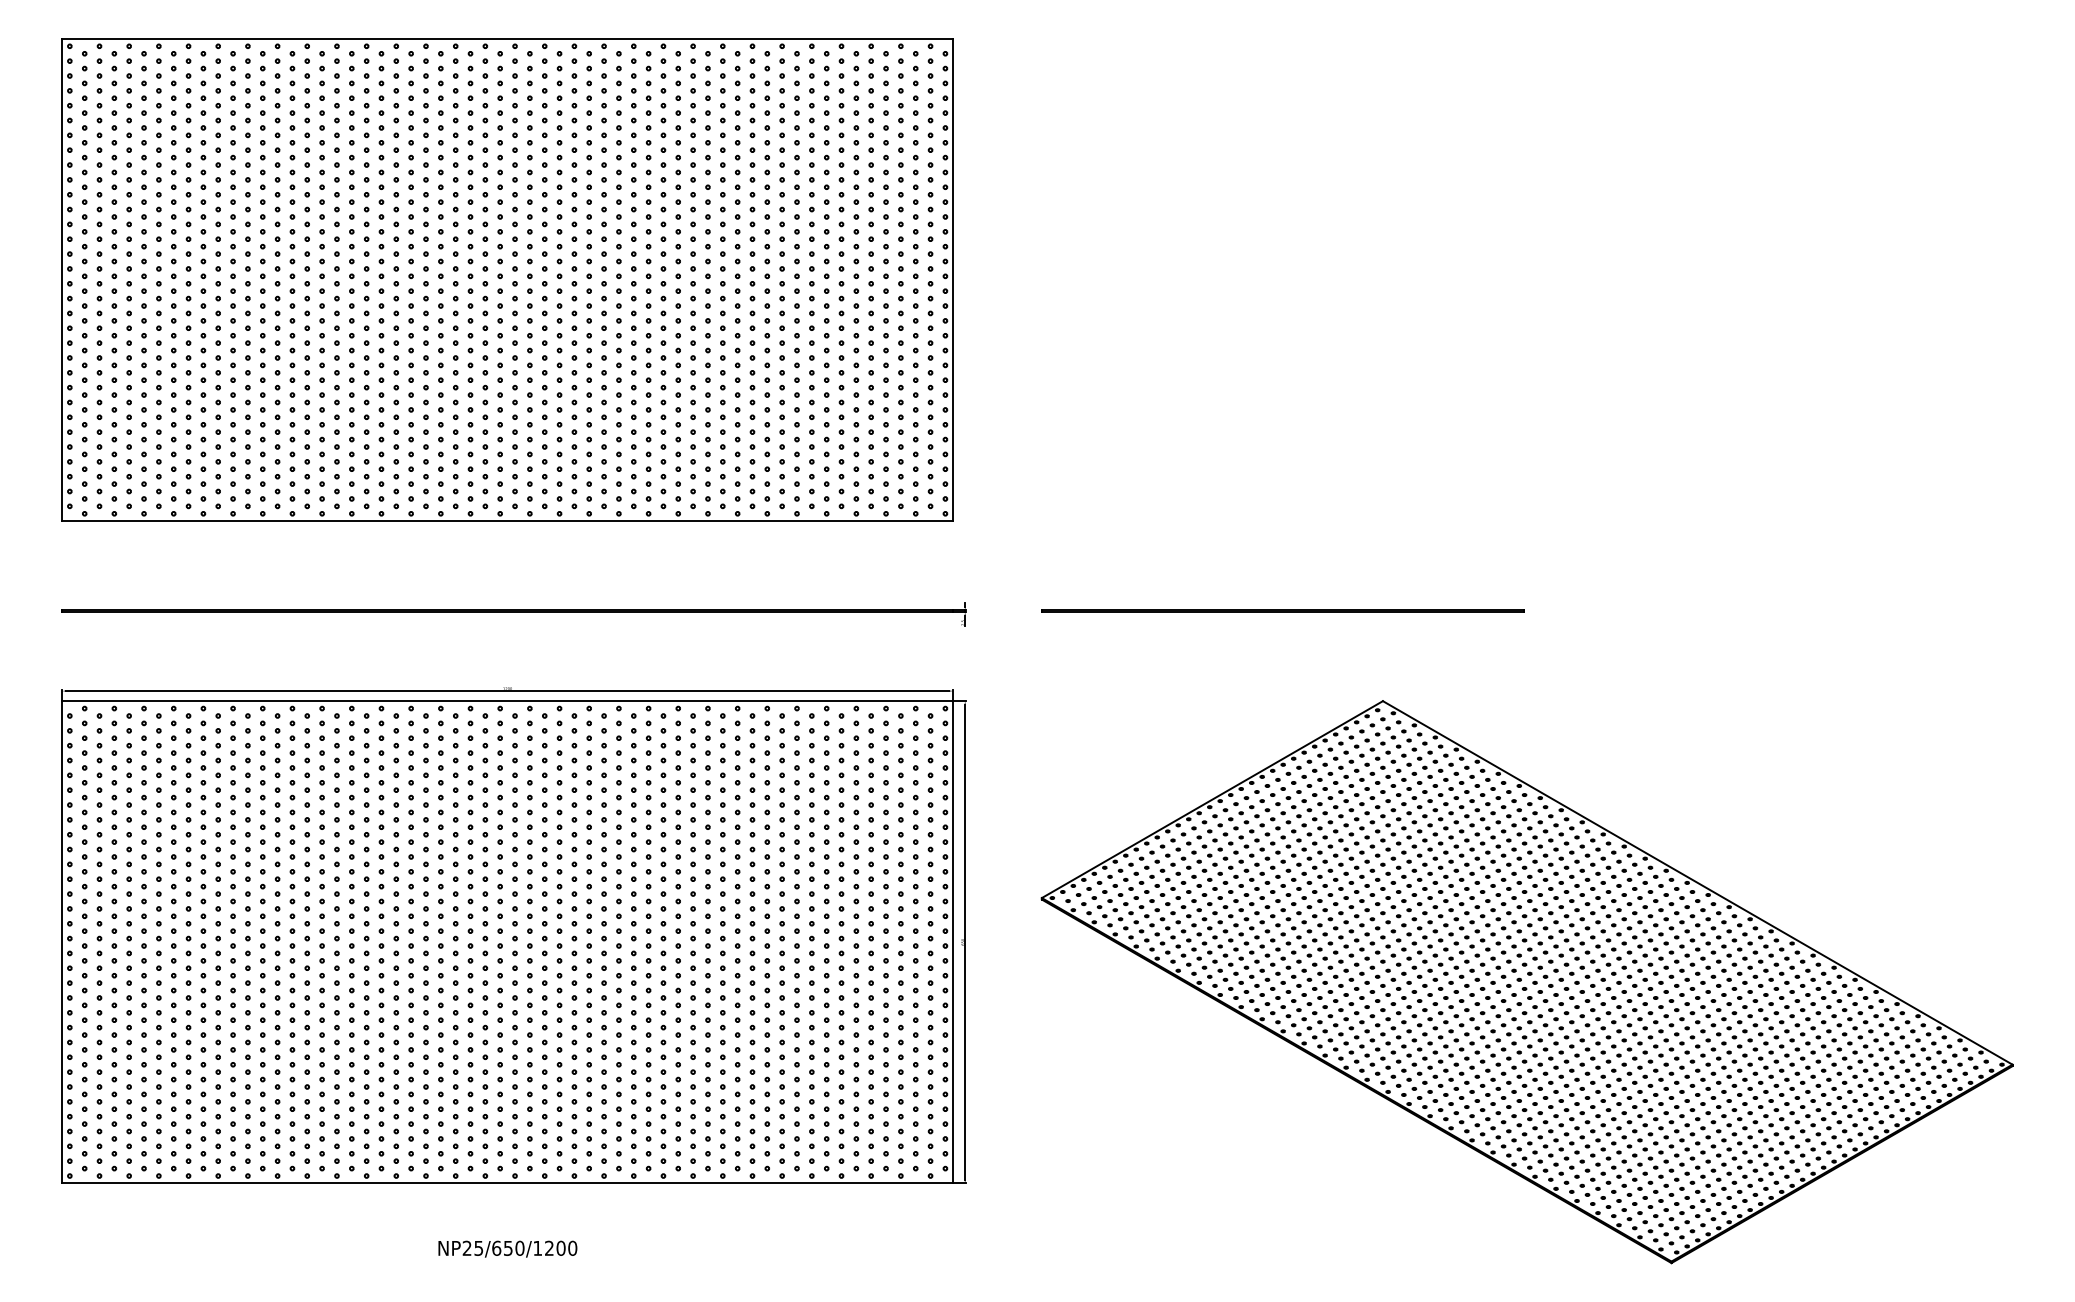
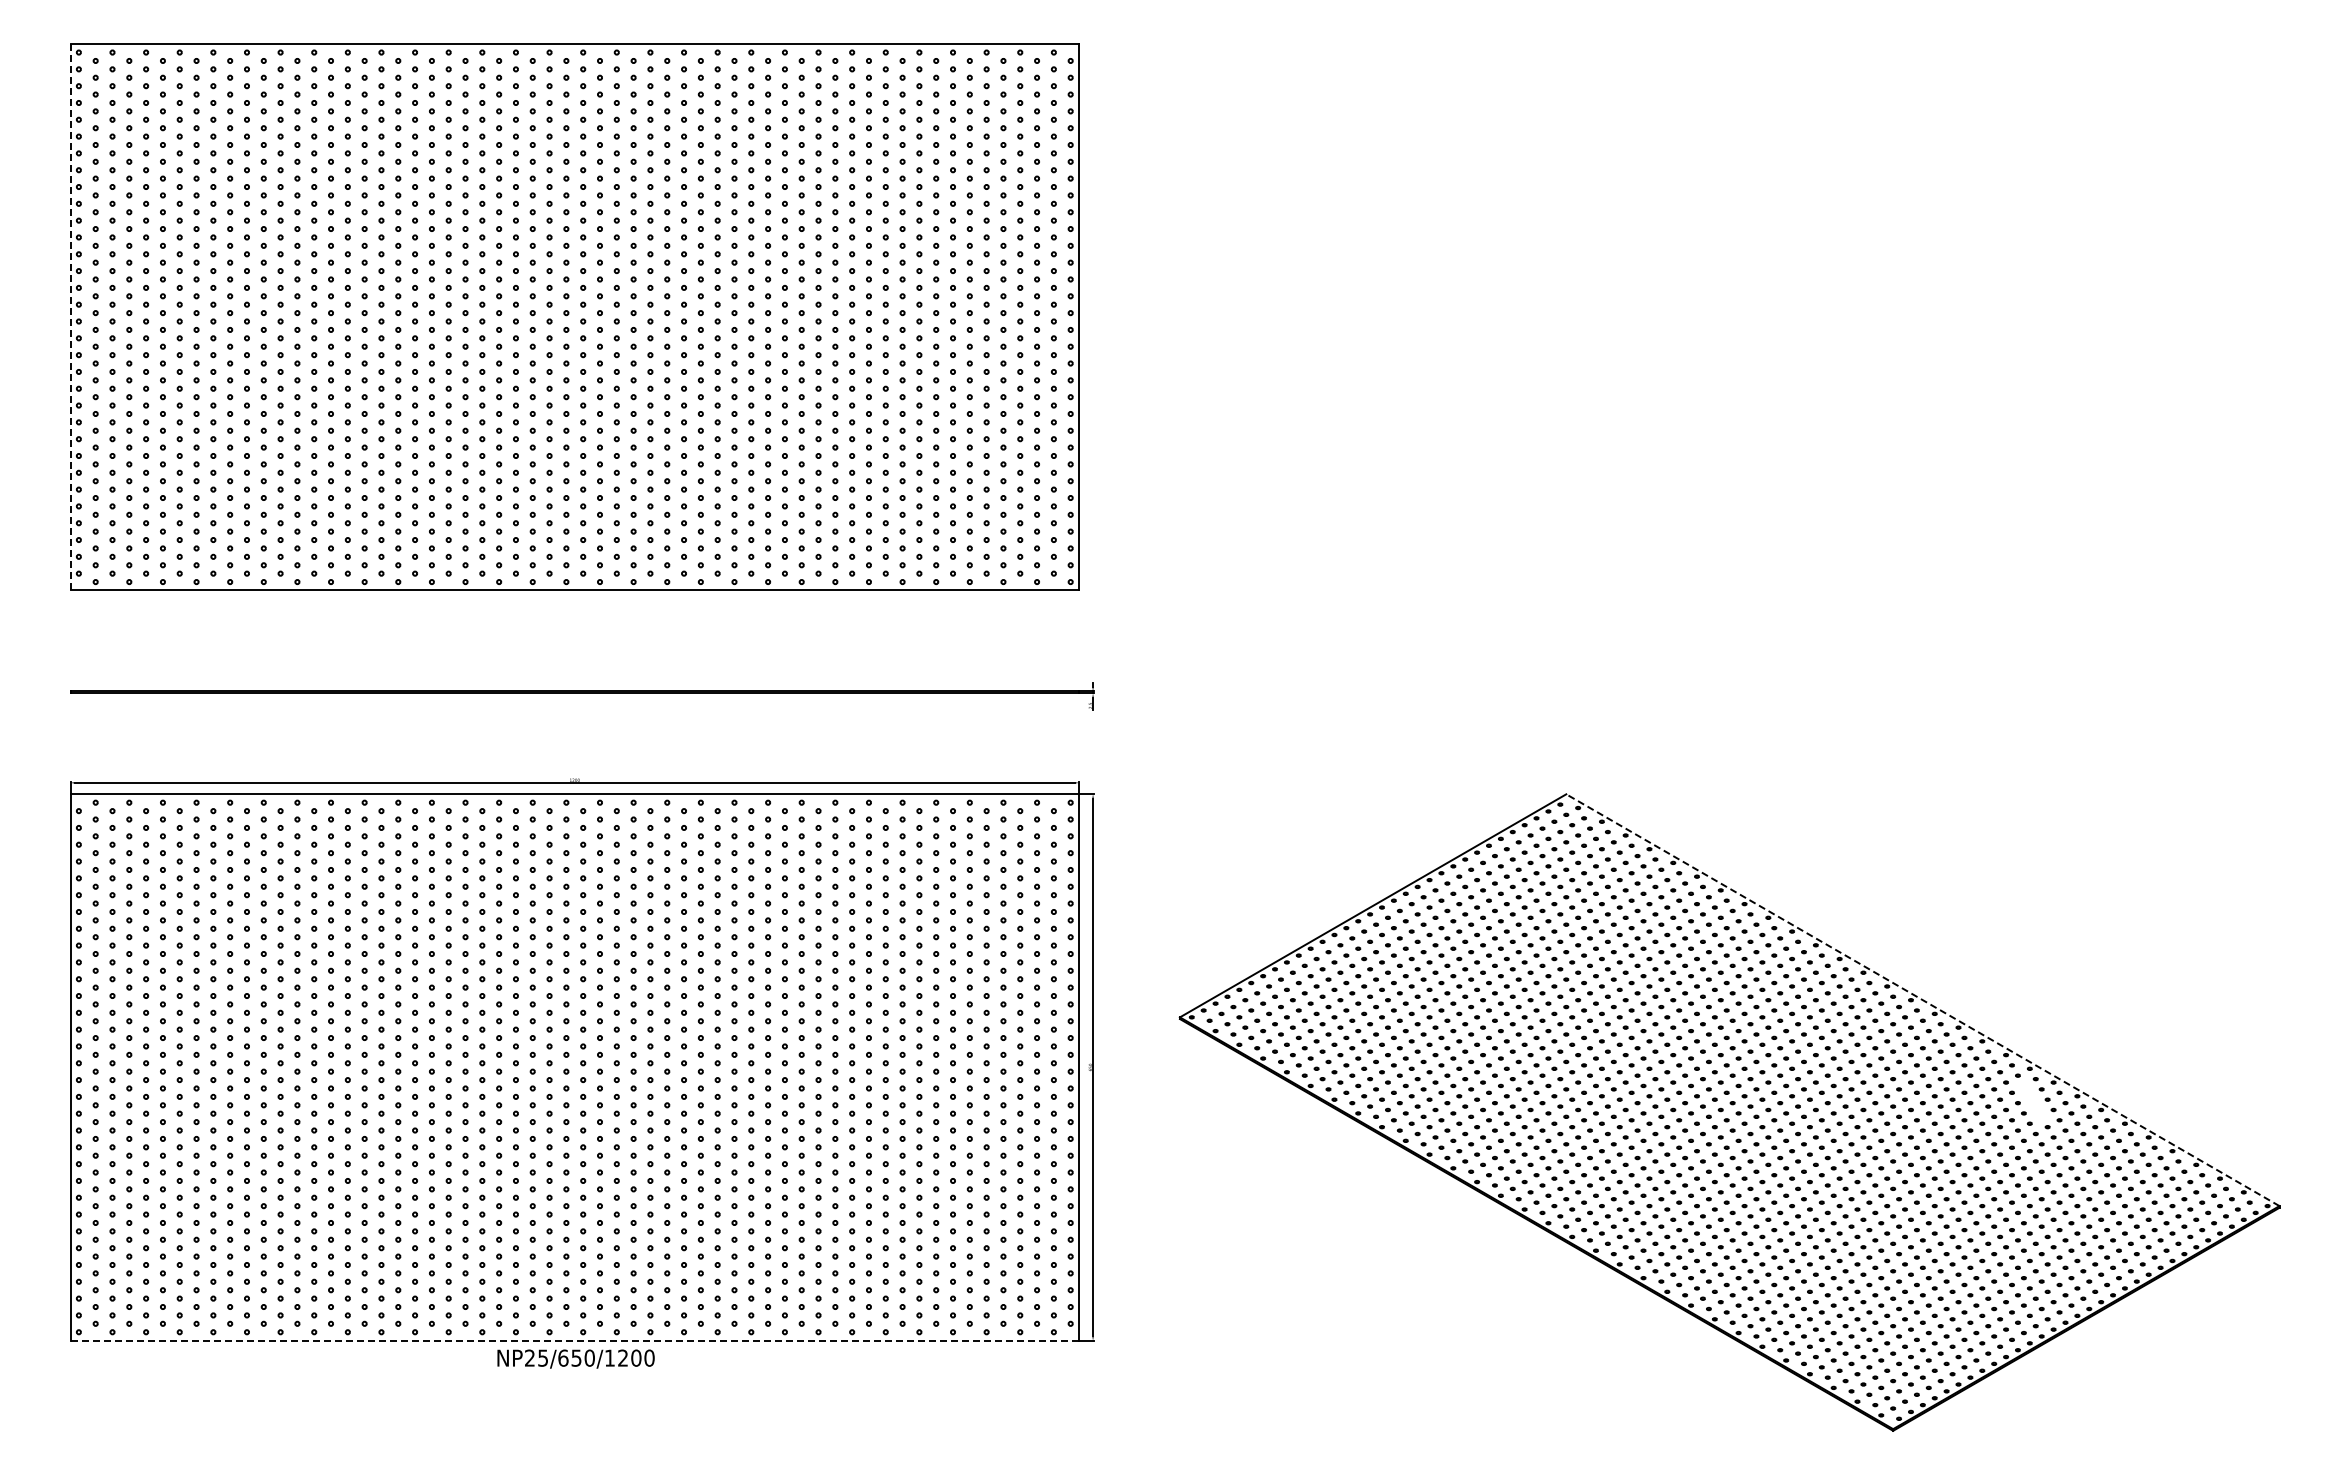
line: (62, 280) -> (70, 317), solid -> dashed
line: (1282, 610) -> (1452, 691), removed
line: (1697, 883) -> (1922, 1000), solid -> dashed
part: (1794, 971) -> (2032, 1100), removed
line: (508, 1183) -> (575, 1340), solid -> dashed
text: (507, 1248) -> (575, 1358), moved

